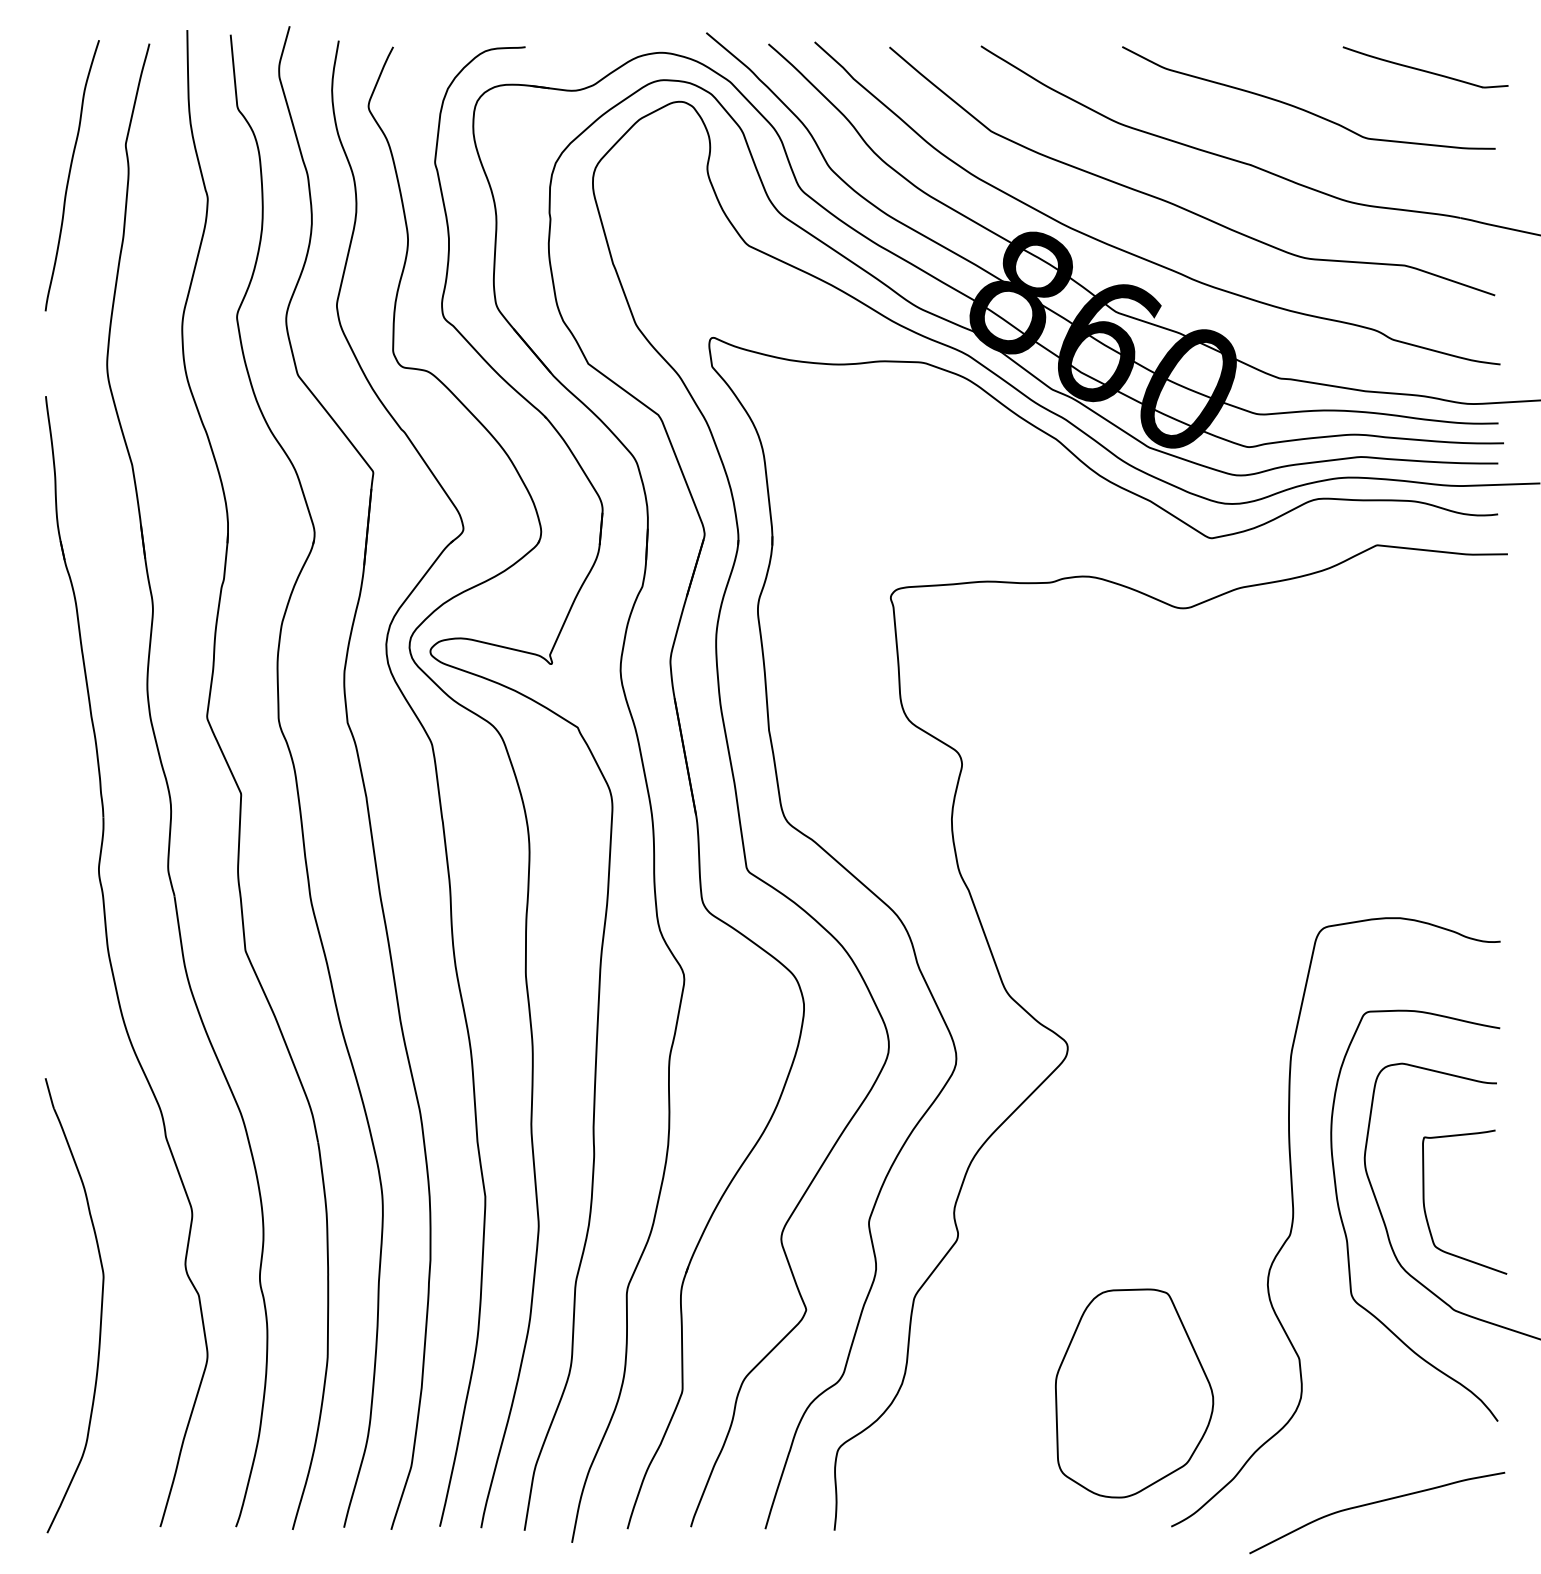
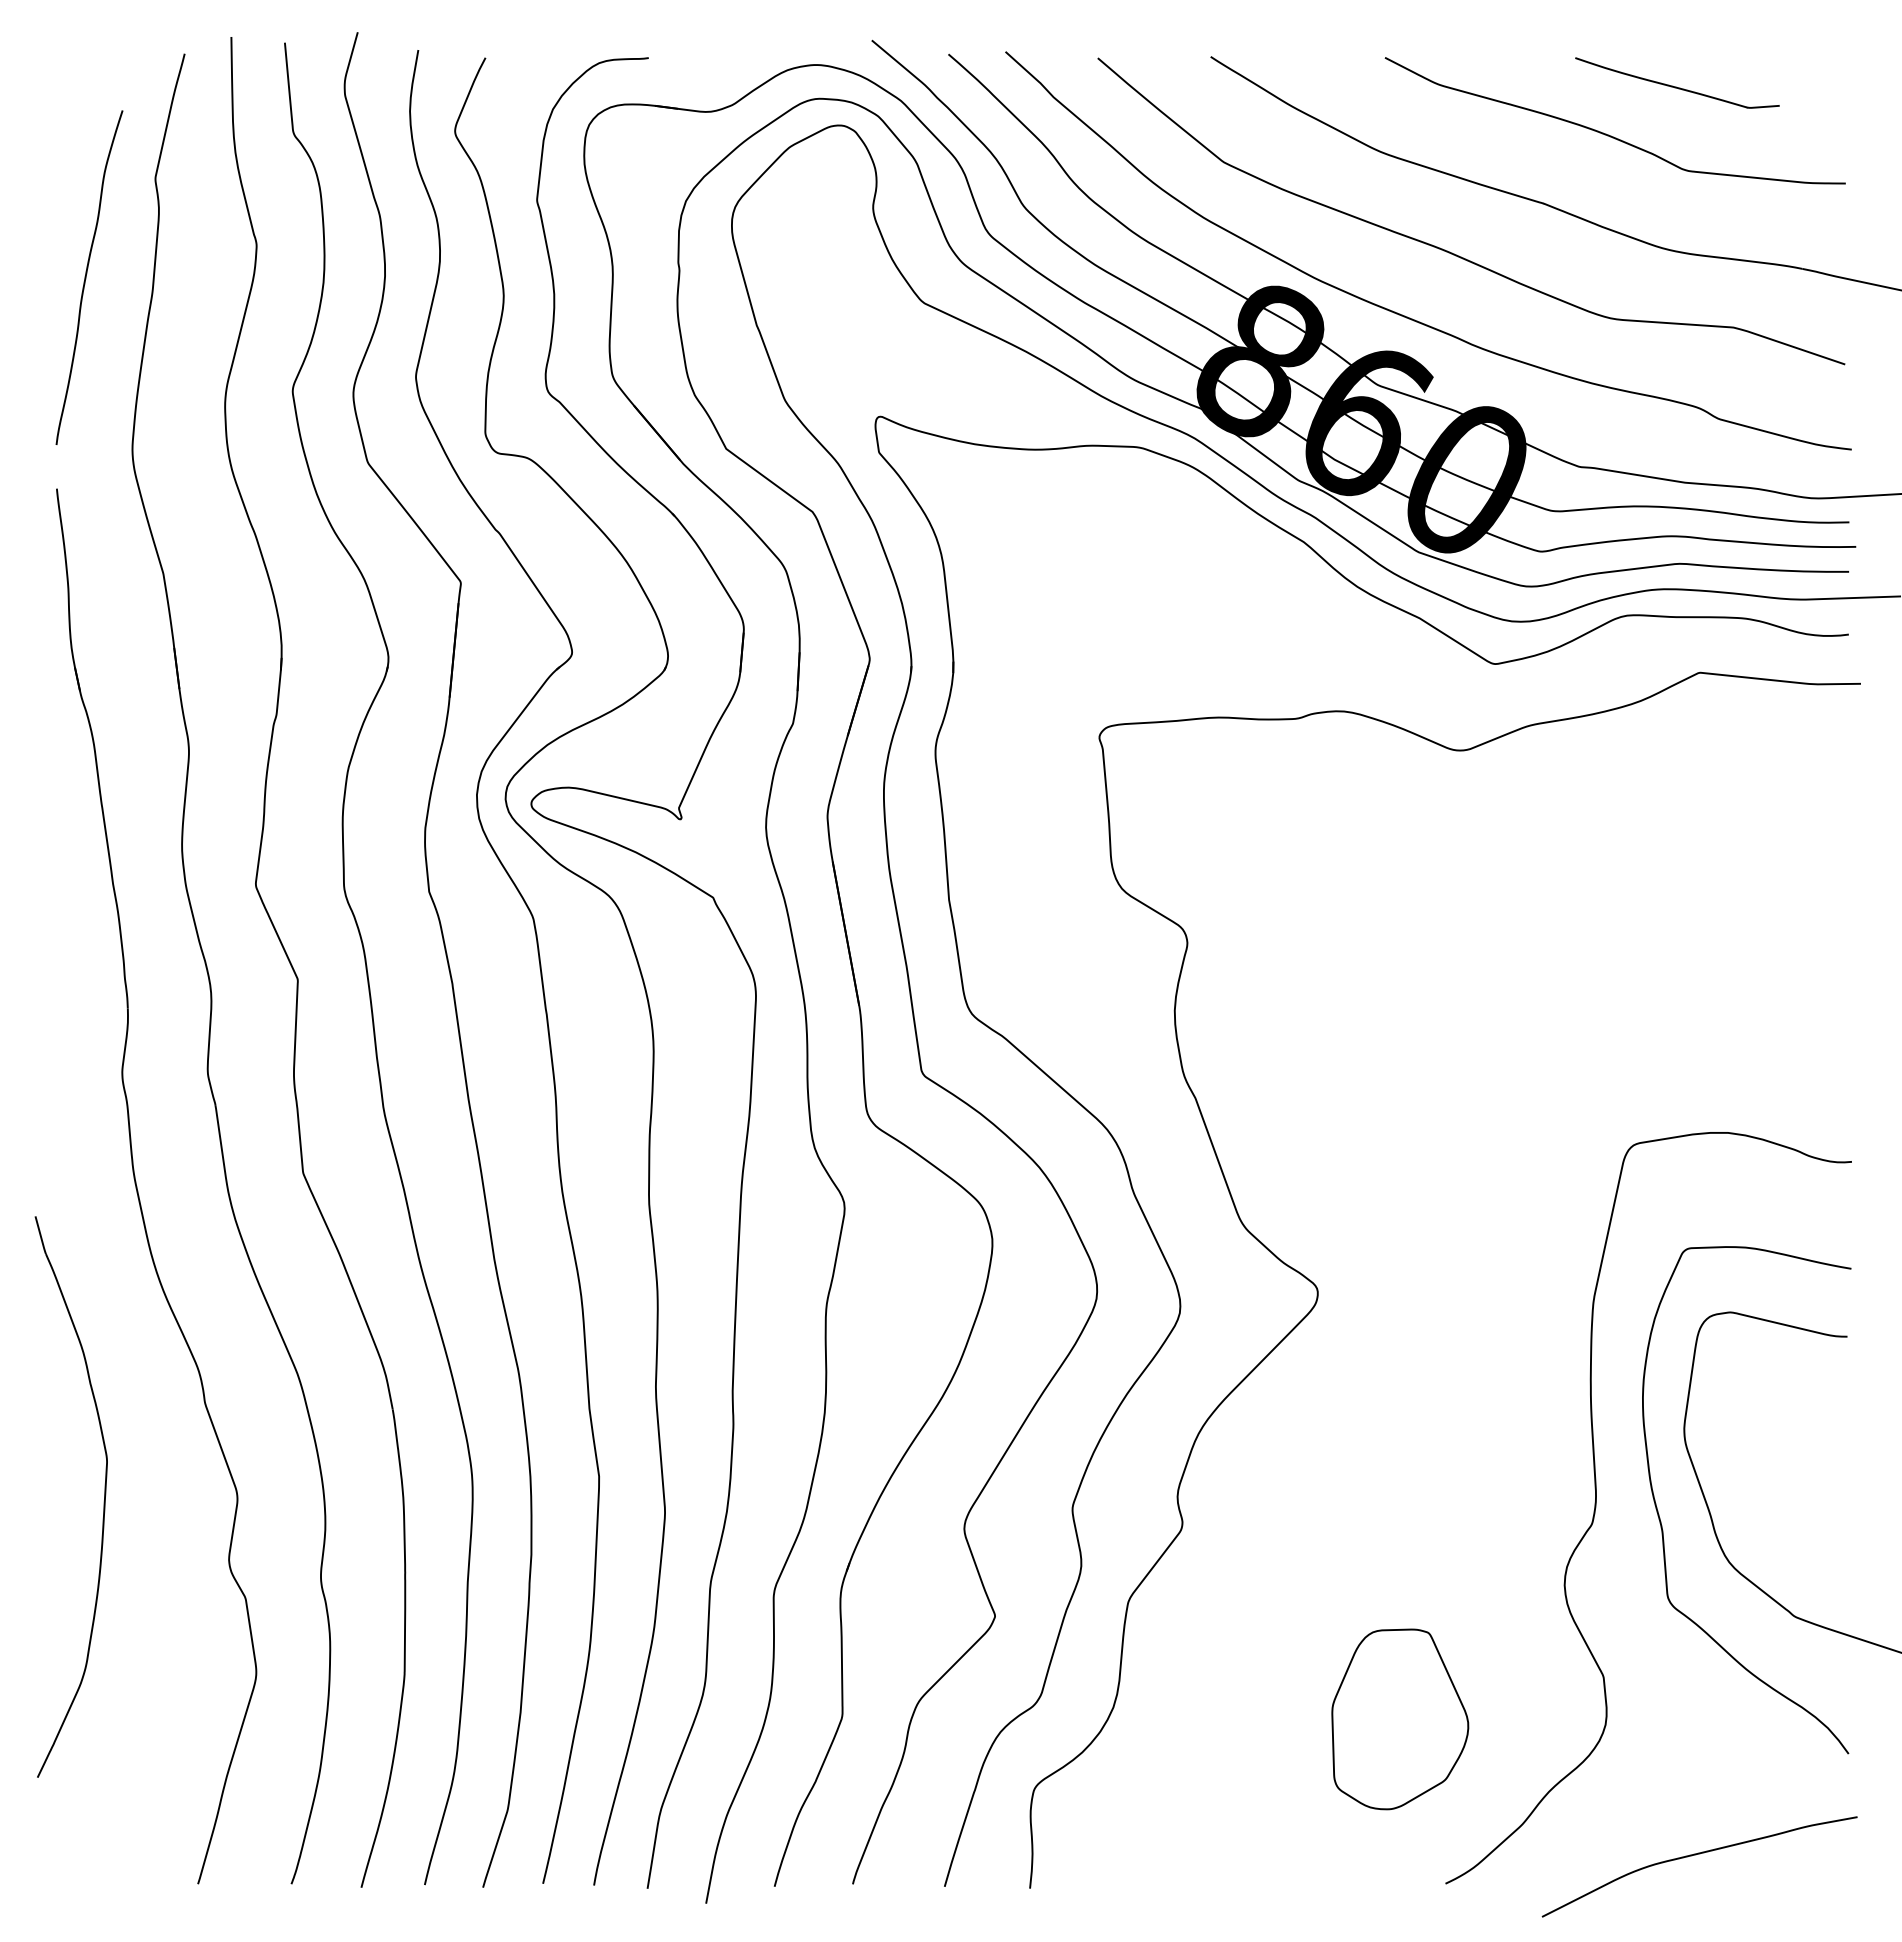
curve: (1424, 70) -> (1676, 86), moved
curve: (69, 175) -> (86, 277), moved
curve: (1425, 1209) -> (1759, 1492), removed
part: (100, 1309) -> (103, 1501), moved
part: (1134, 1393) -> (1400, 1719), size x0.7

